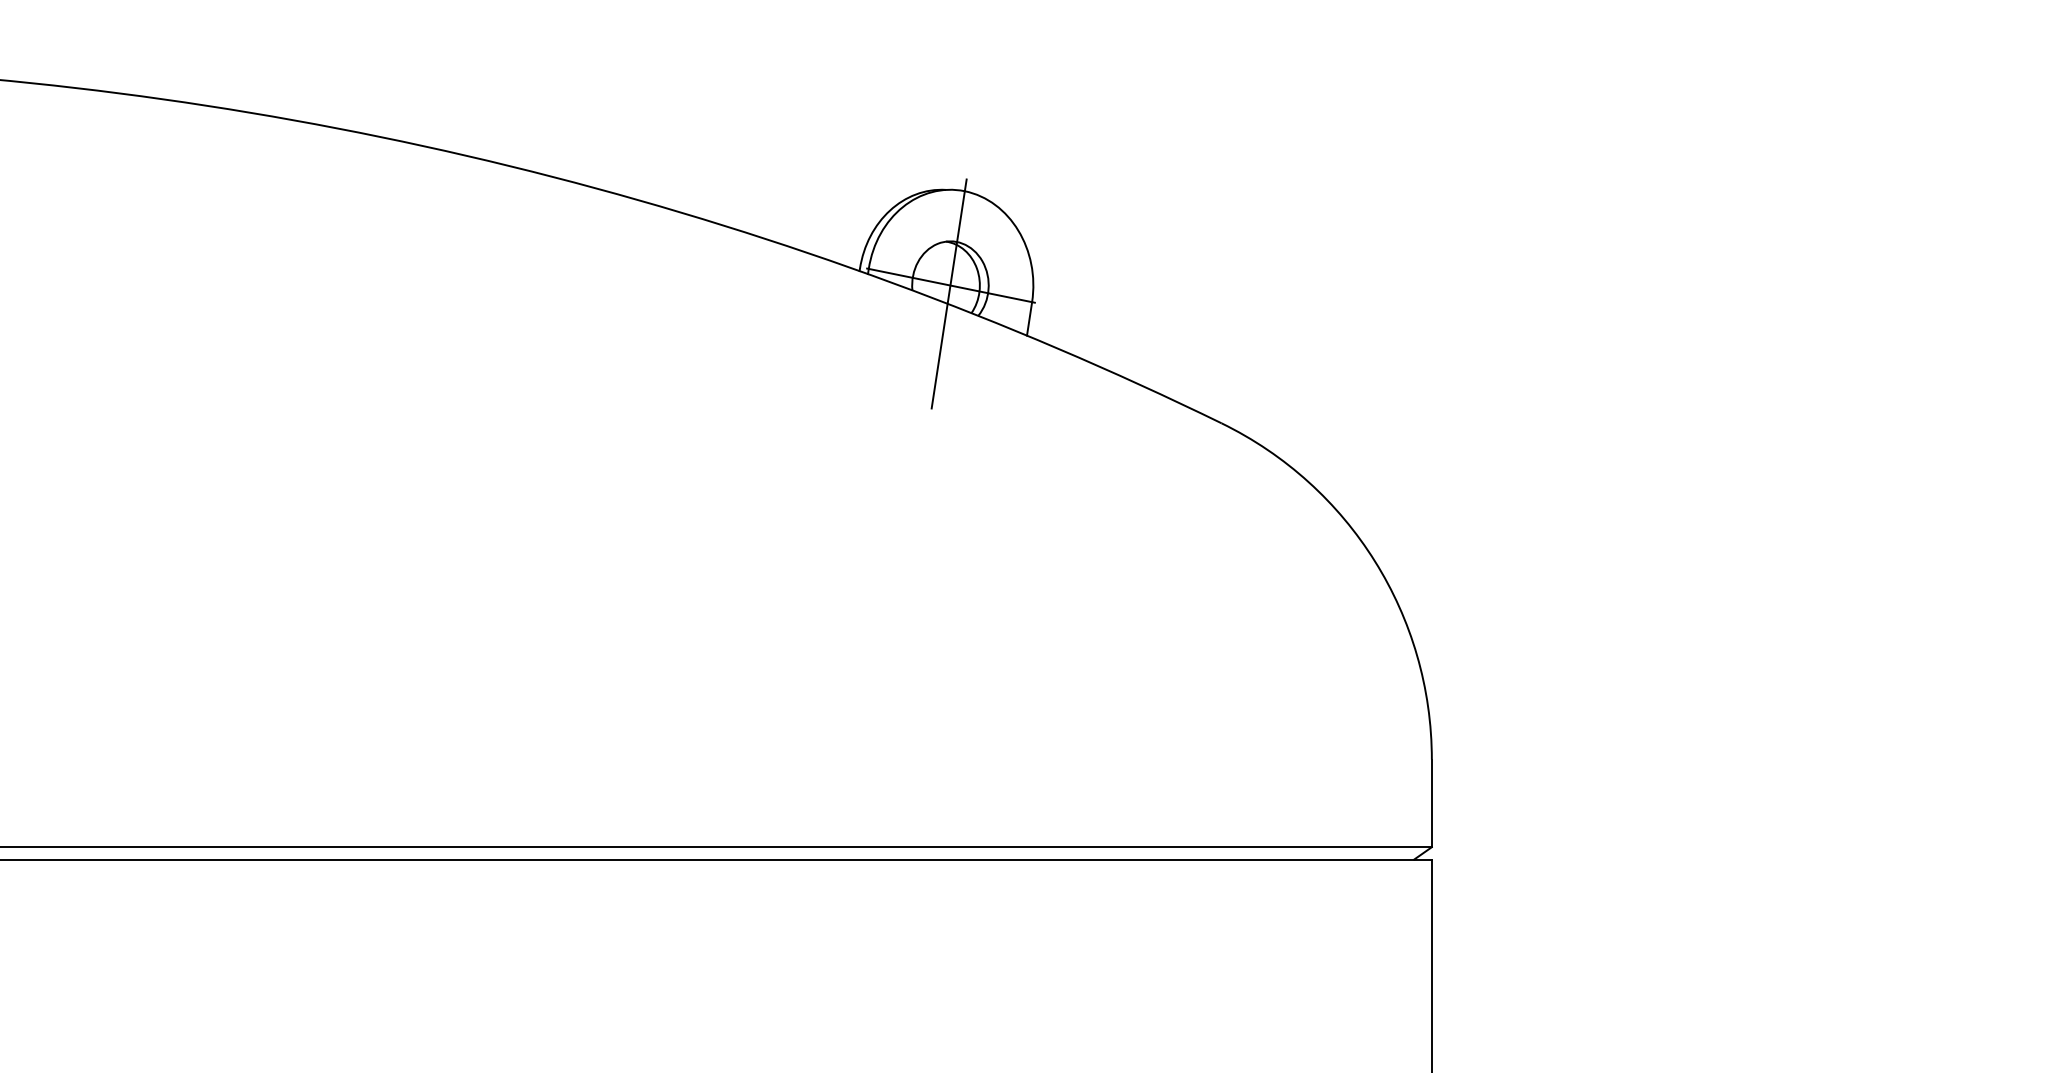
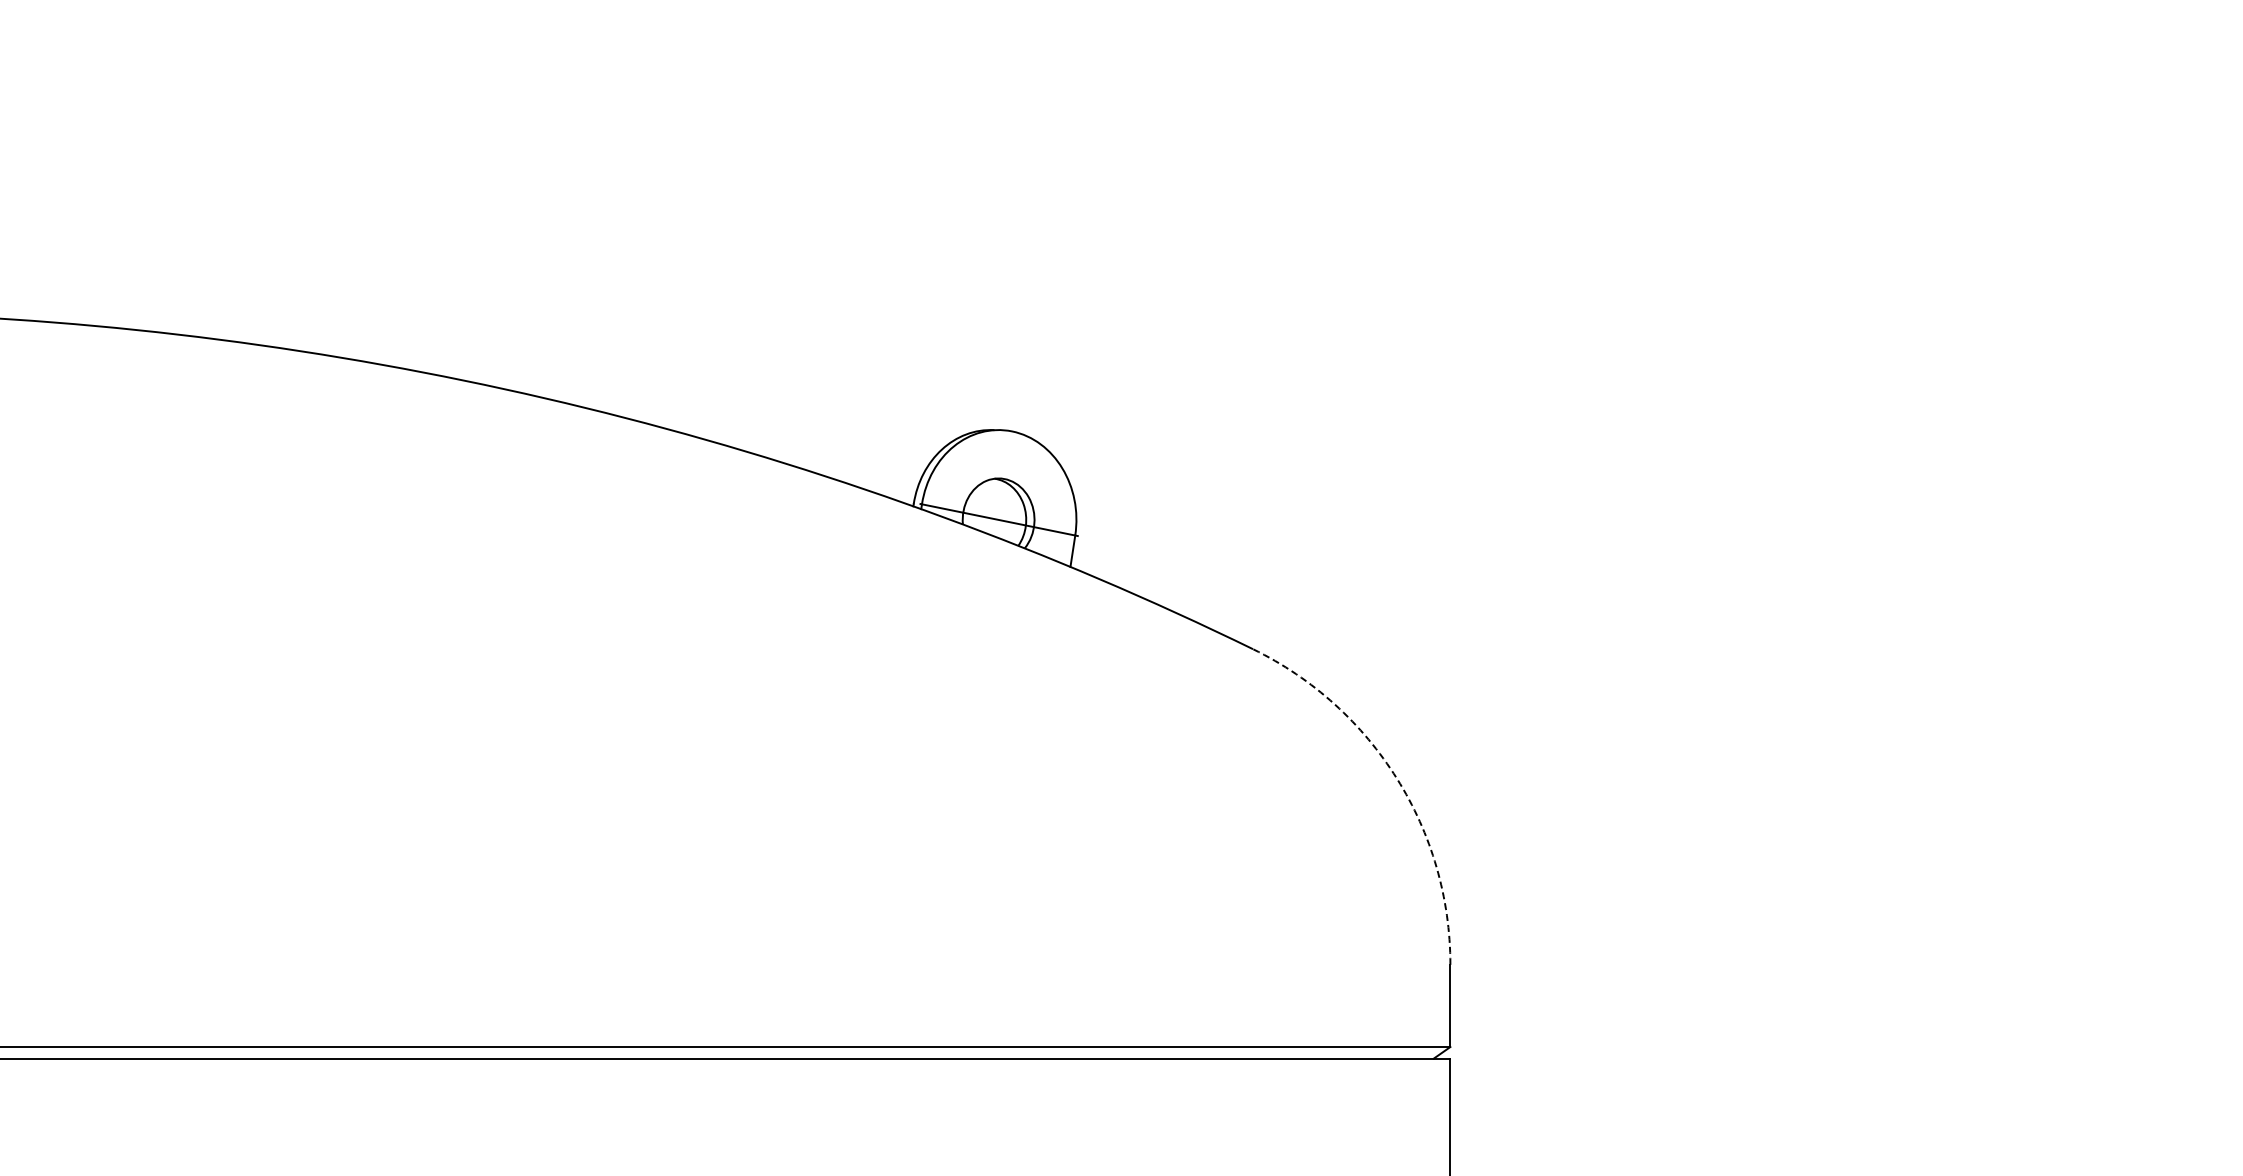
line: (948, 293) -> (996, 527), removed
arc: (1375, 561) -> (1397, 778), solid -> dashed

